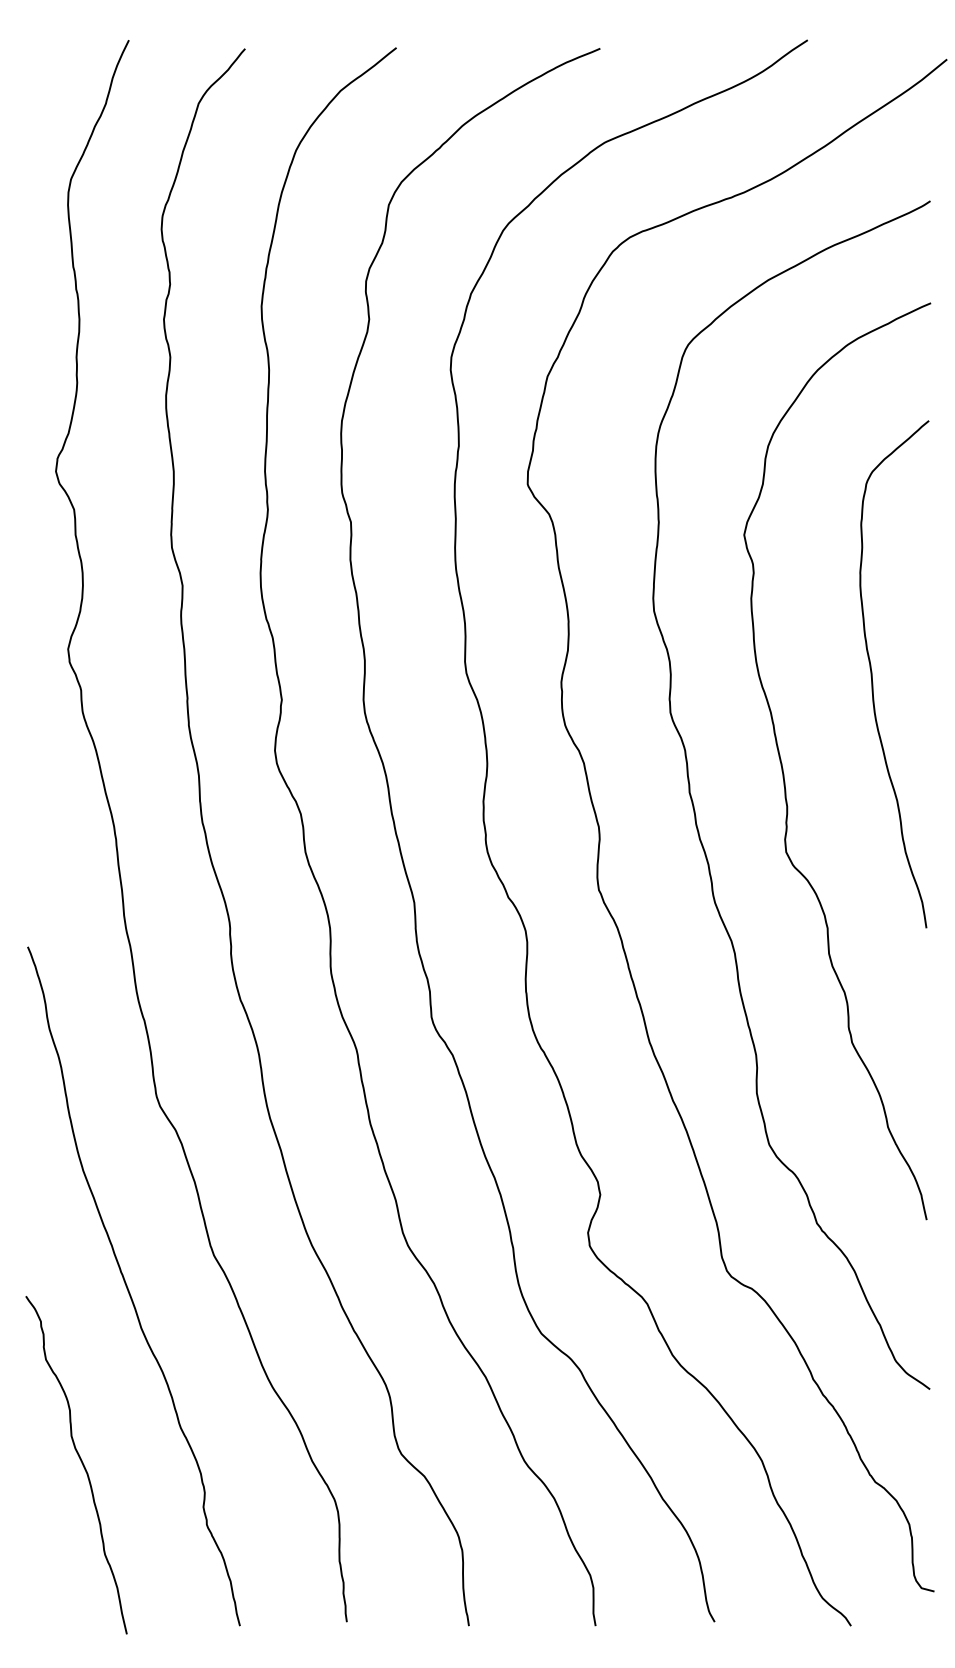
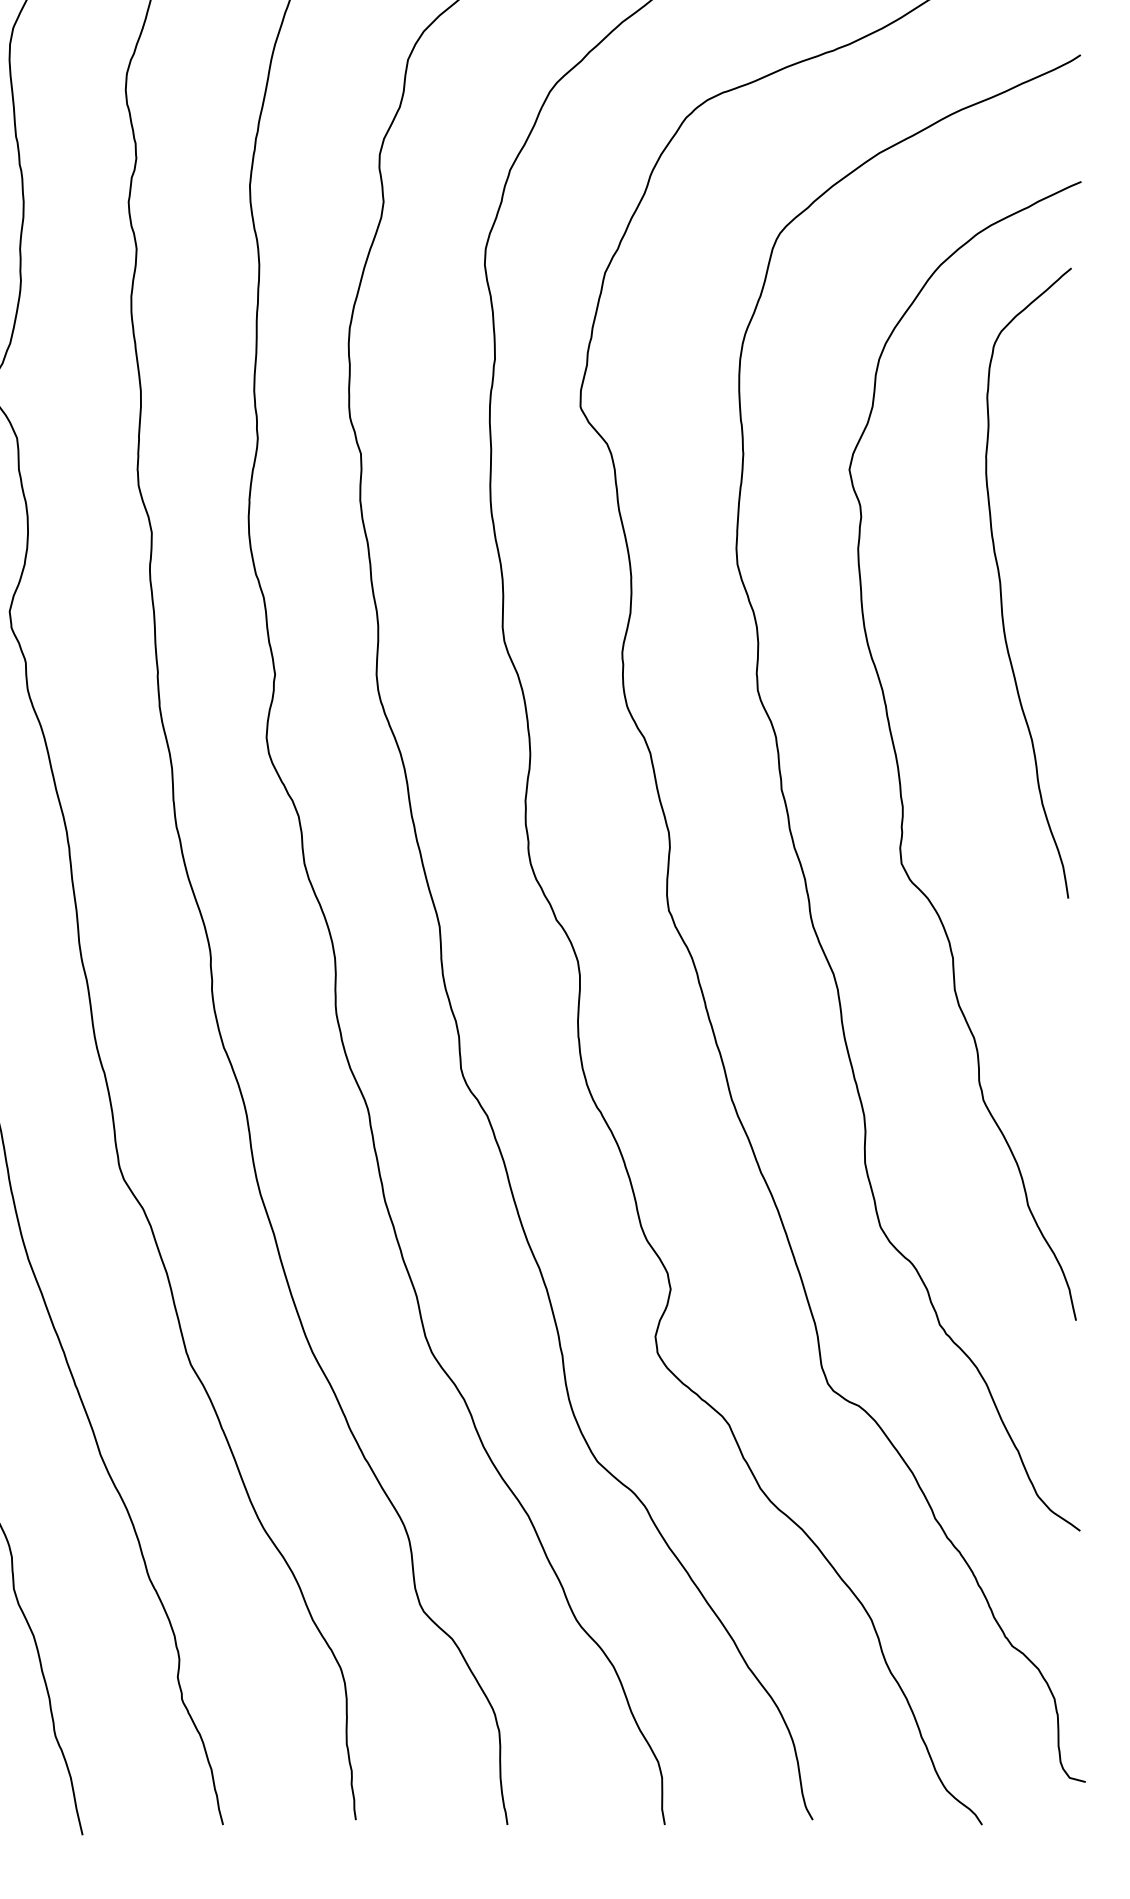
curve: (872, 674) -> (1001, 583), moved

